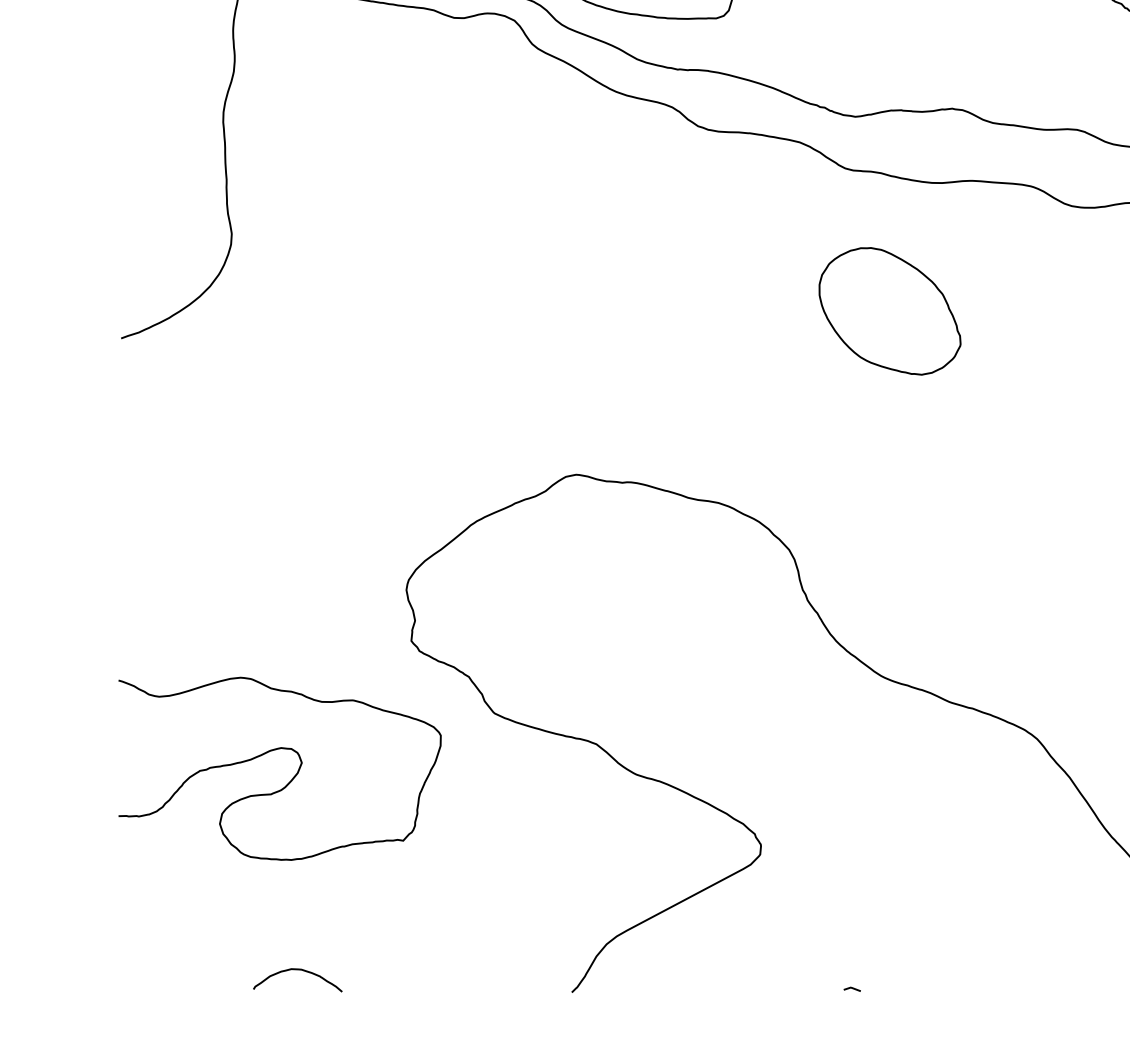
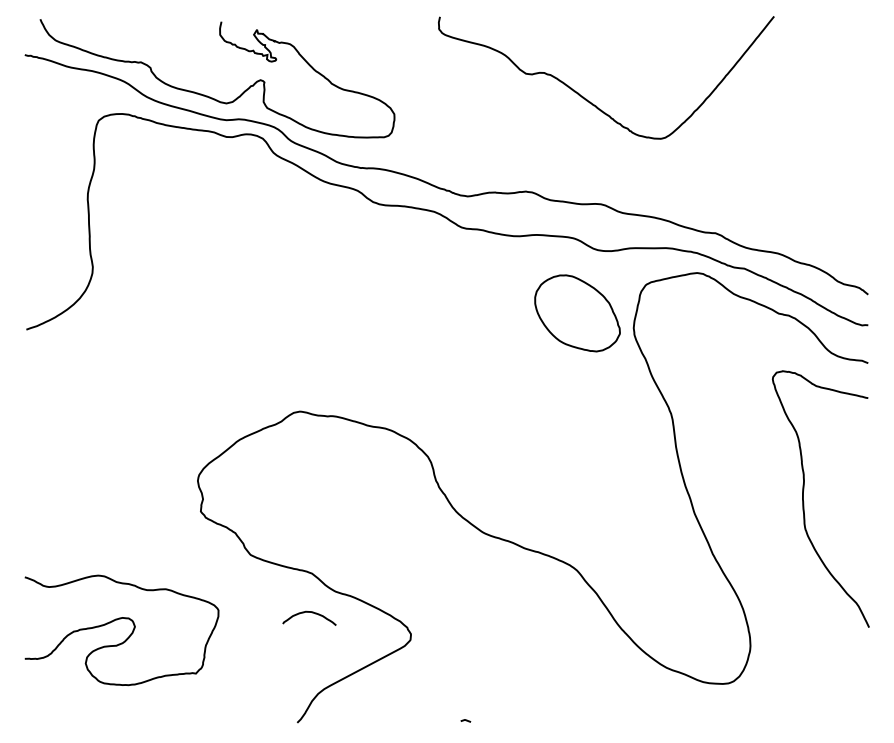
part: (889, 311) -> (577, 313), moved
curve: (291, 778) -> (128, 636), moved
curve: (297, 970) -> (309, 612), moved

